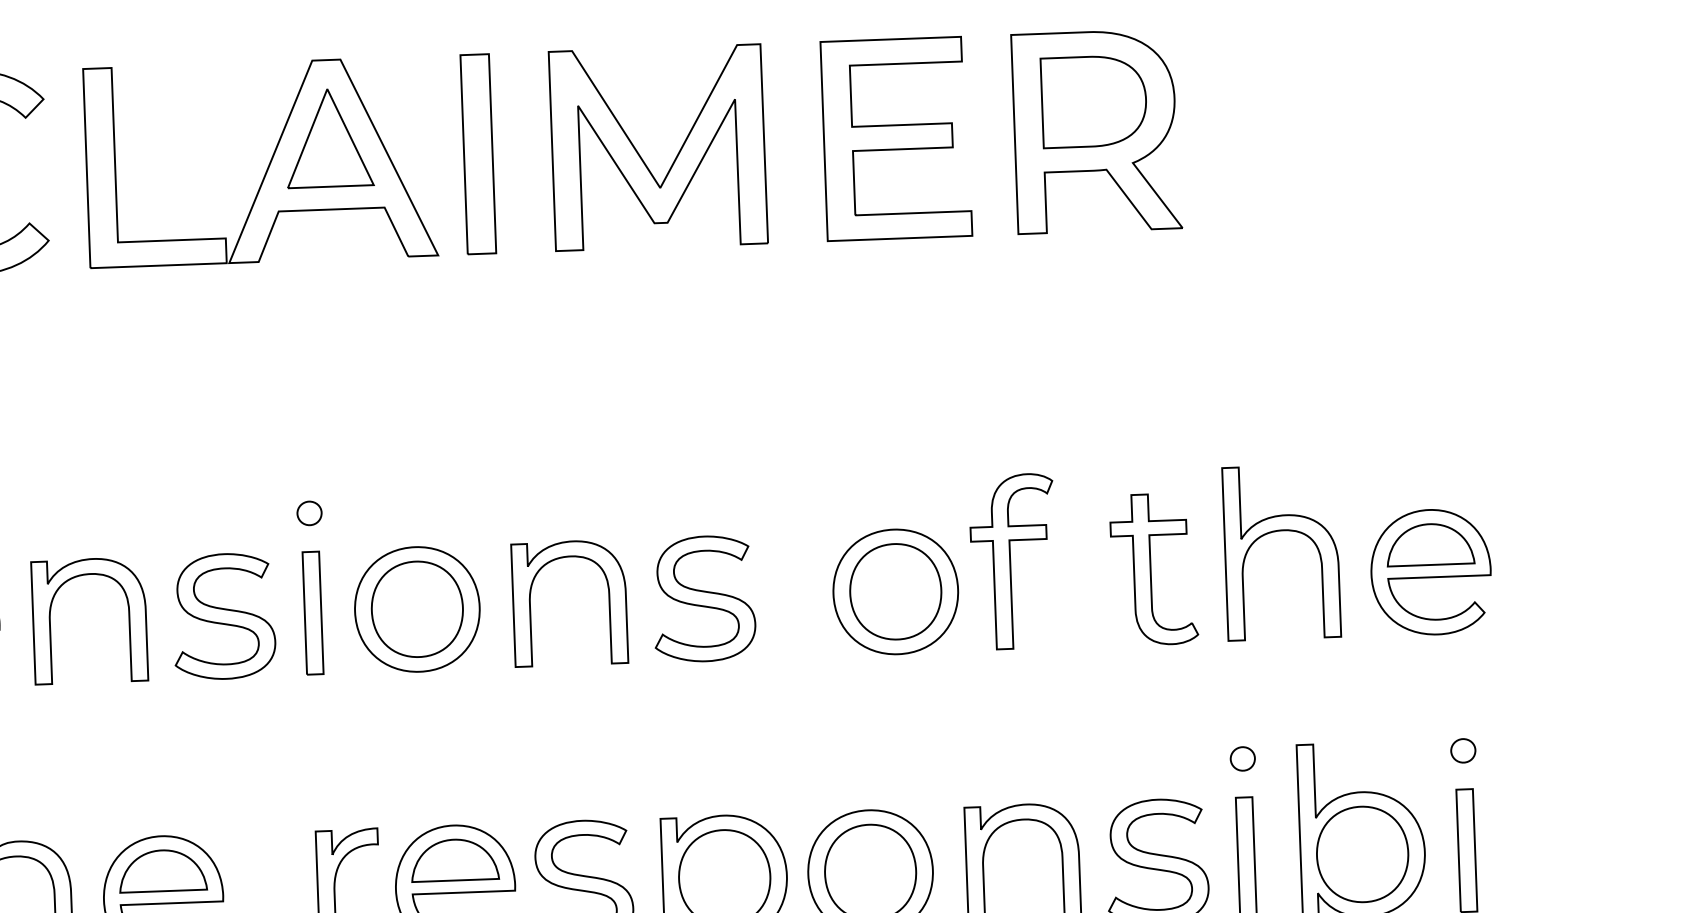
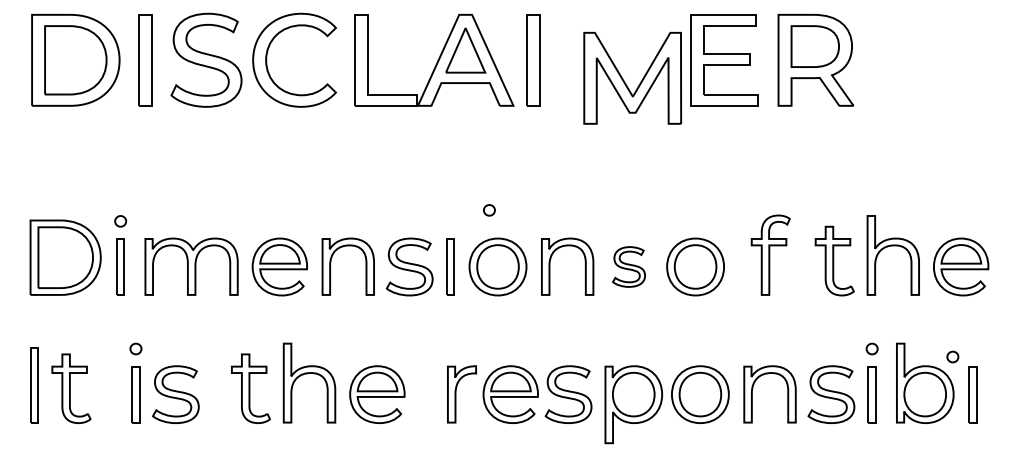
part: (645, 159) -> (626, 83), moved
part: (309, 513) -> (489, 210), moved
part: (895, 590) -> (695, 266), moved
part: (702, 597) -> (628, 266), size x0.7
part: (1462, 749) -> (952, 356), moved

